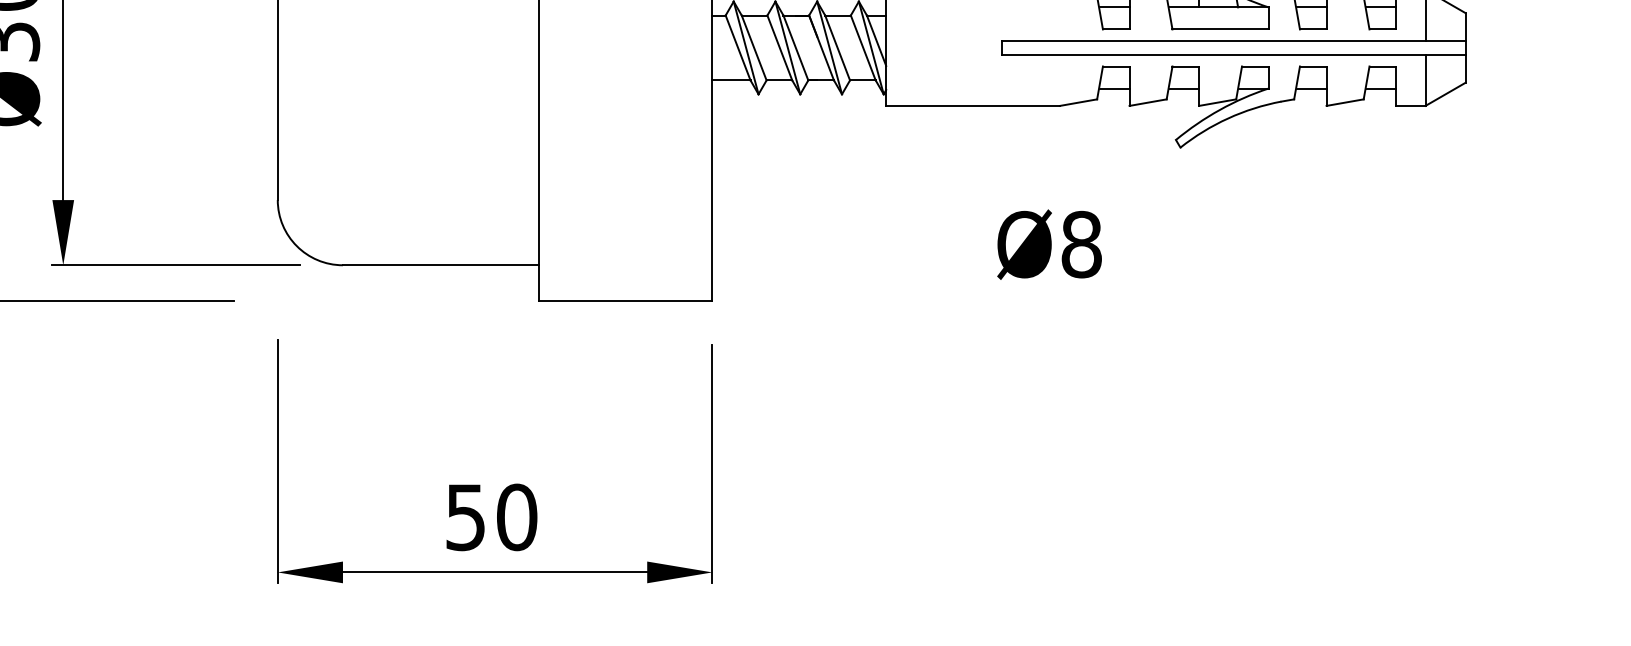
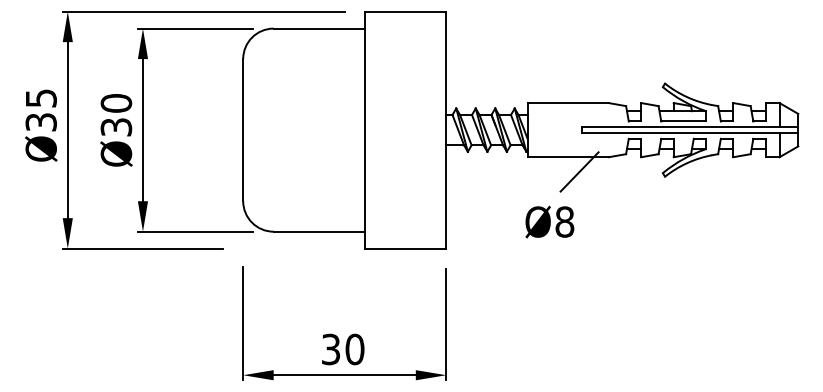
line: (997, 136) -> (579, 171), added
text: (1048, 243) -> (549, 221), moved
text: (466, 515) -> (331, 348), 50 -> 30

